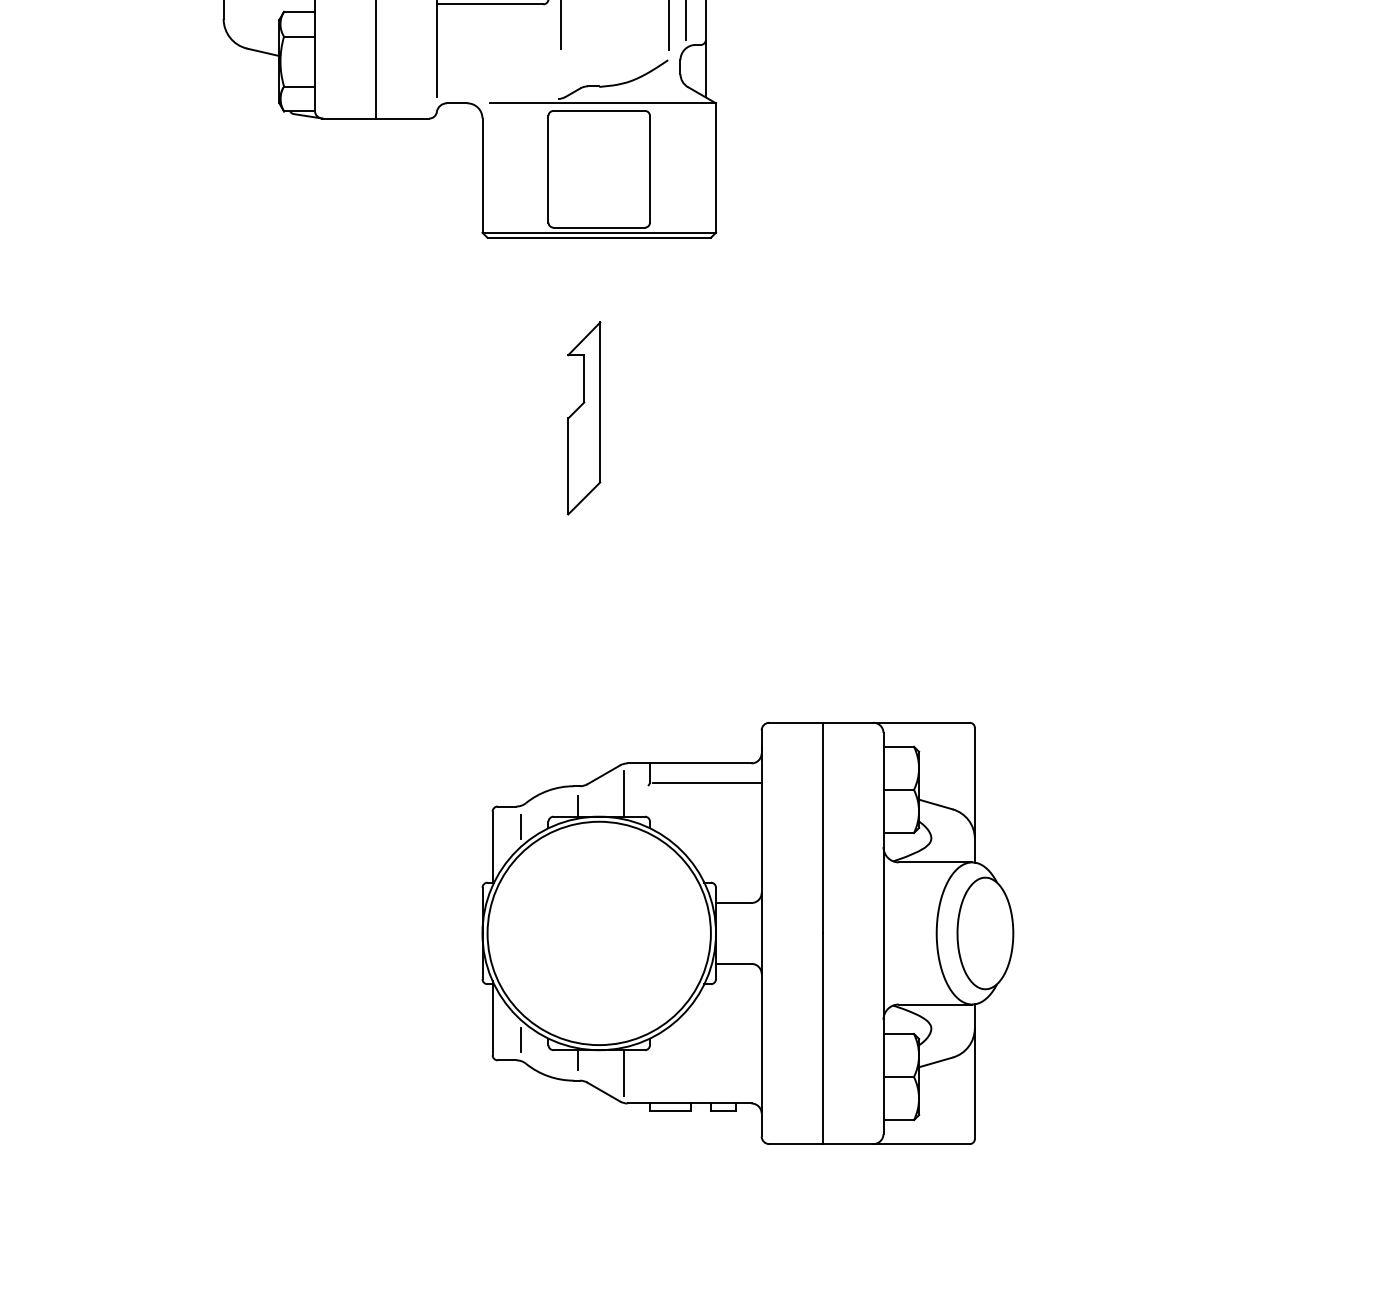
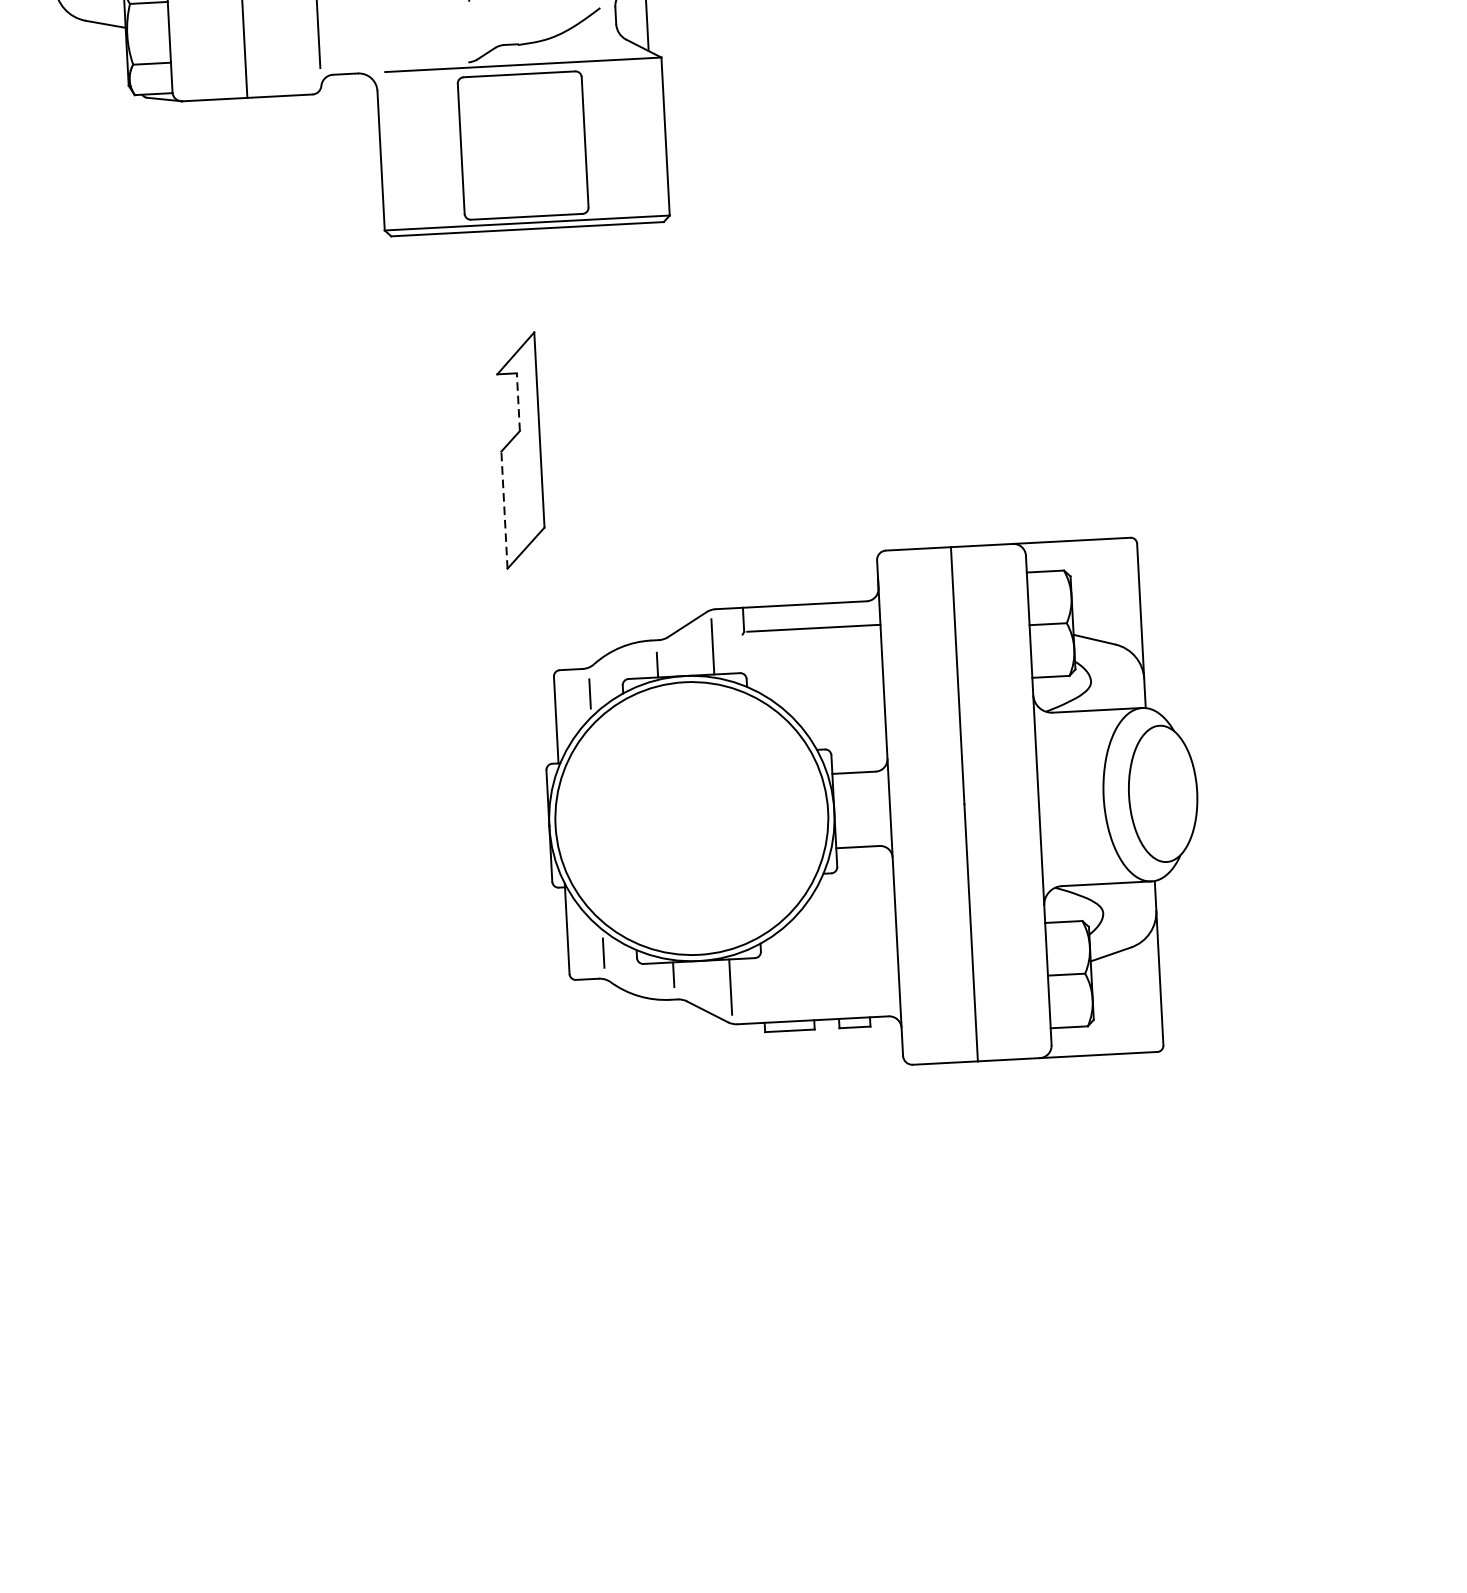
line: (584, 378) -> (518, 401), solid -> dashed
line: (568, 466) -> (504, 510), solid -> dashed
part: (747, 932) -> (872, 807), moved

